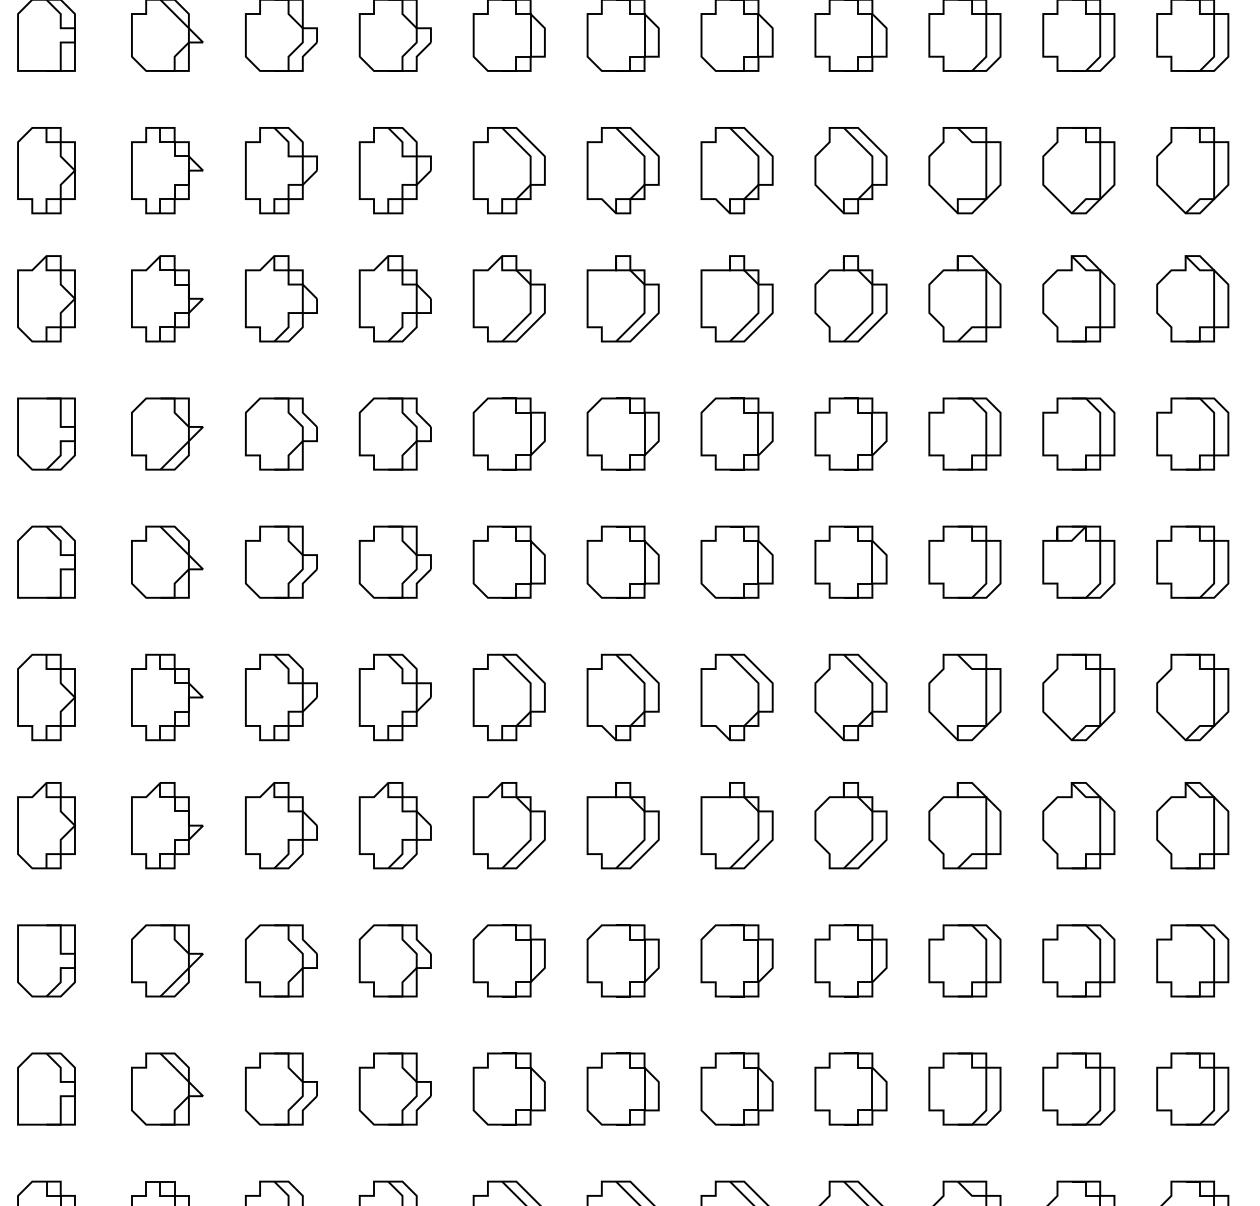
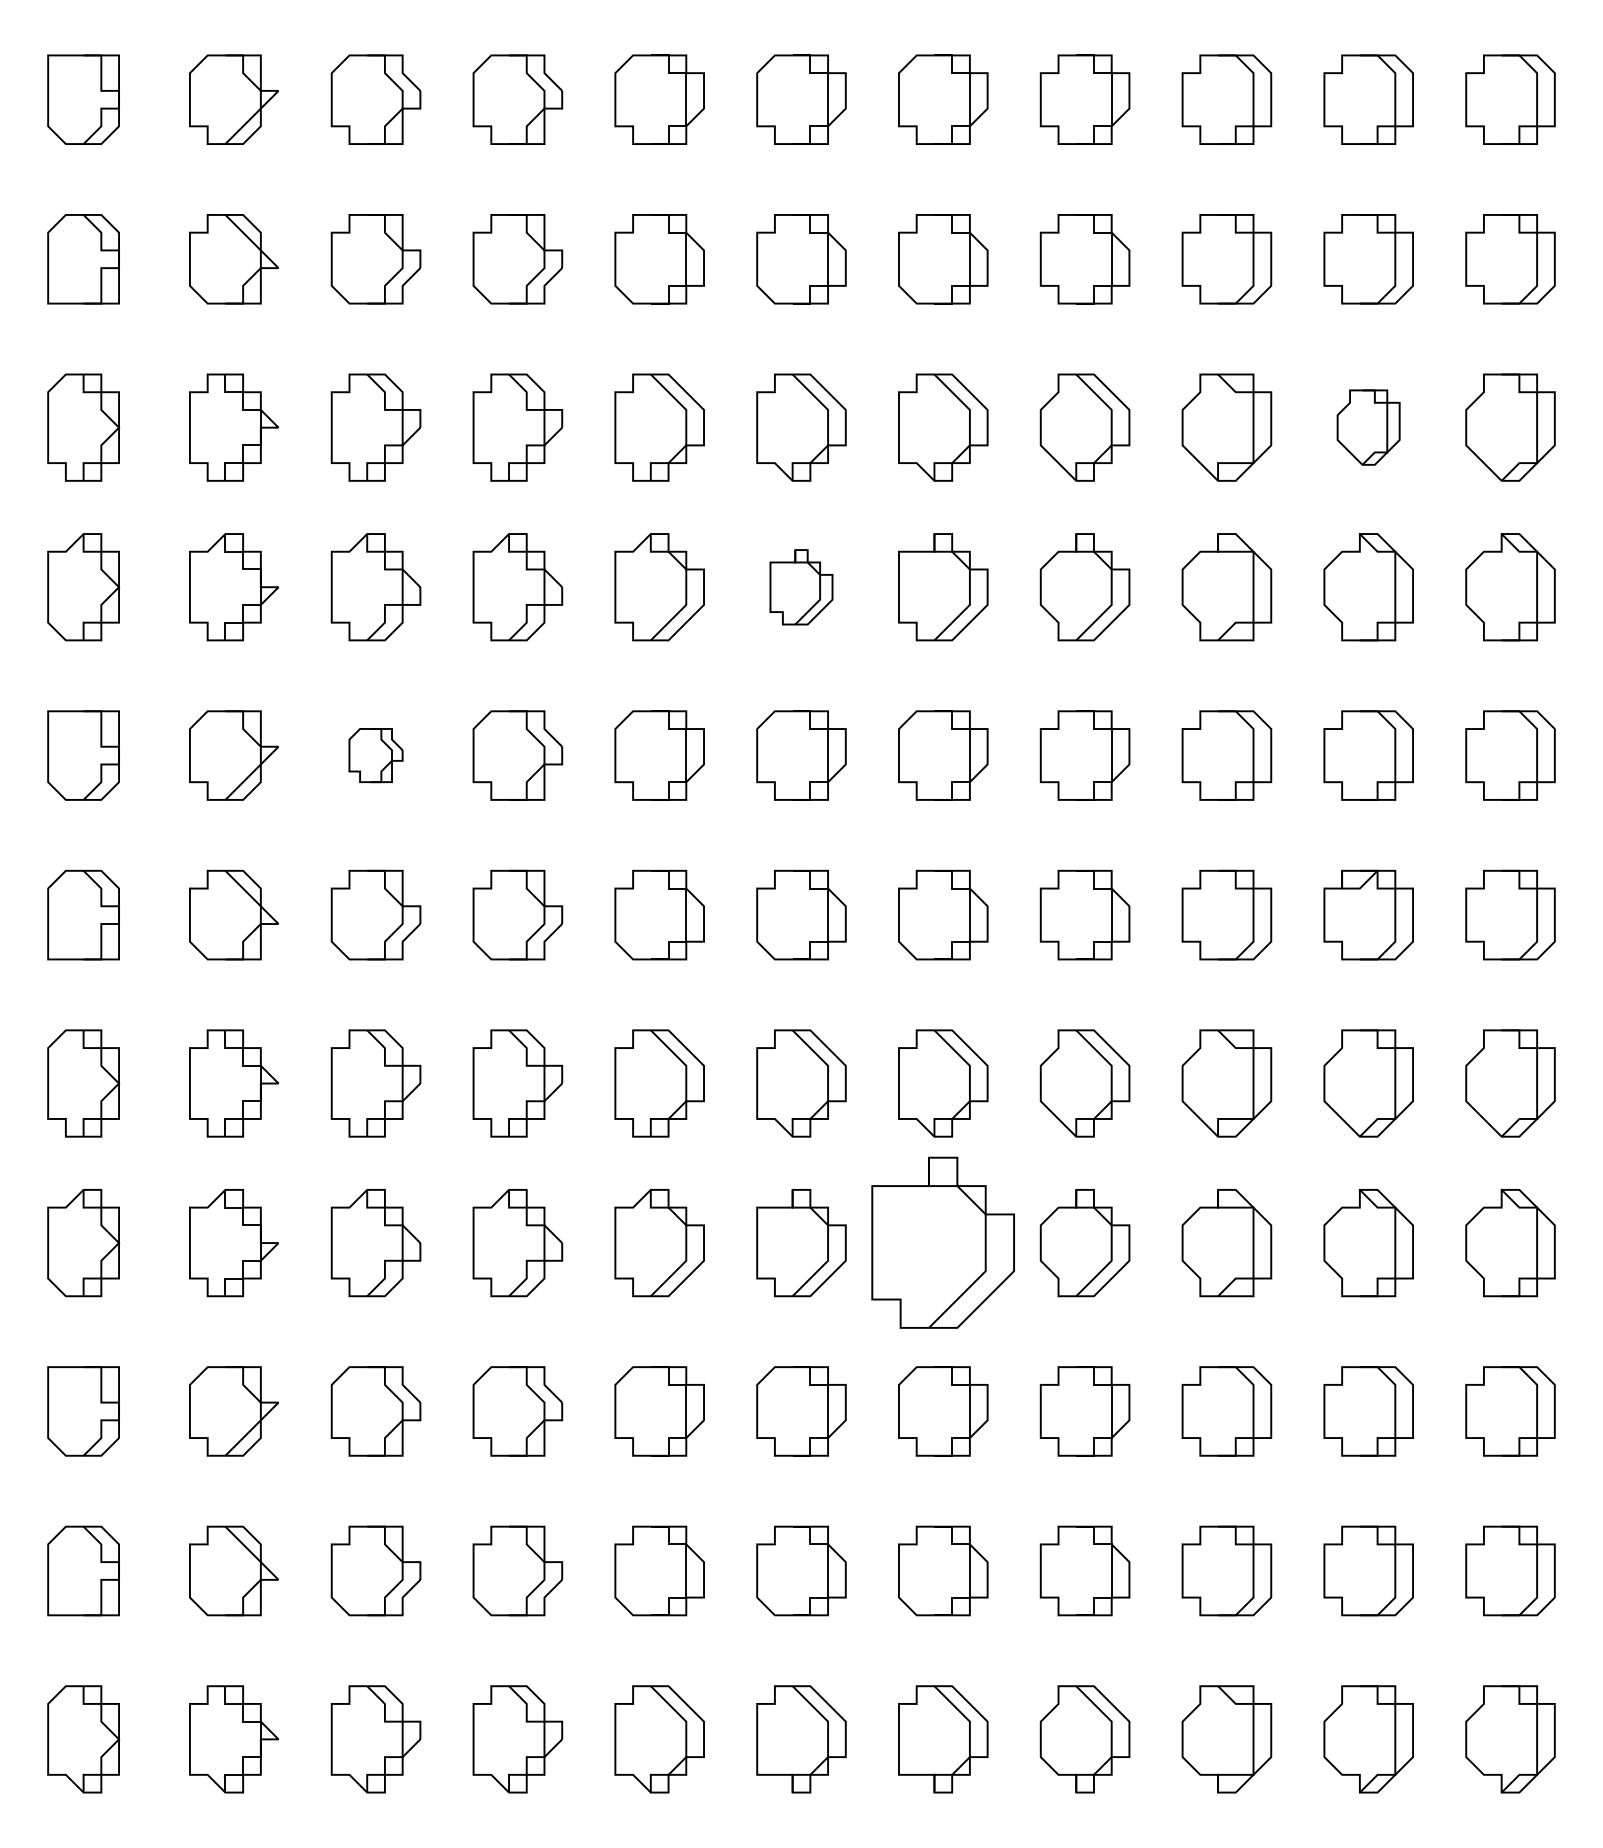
part: (1078, 170) -> (1368, 427), size x0.7
part: (623, 299) -> (801, 587), size x0.7
part: (280, 433) -> (375, 755), size x0.6
part: (737, 825) -> (943, 1243), size x1.6

